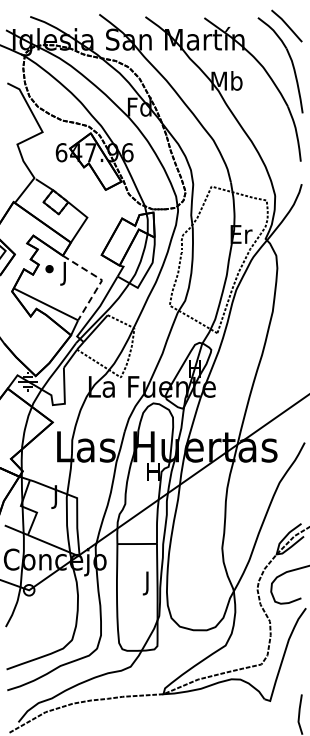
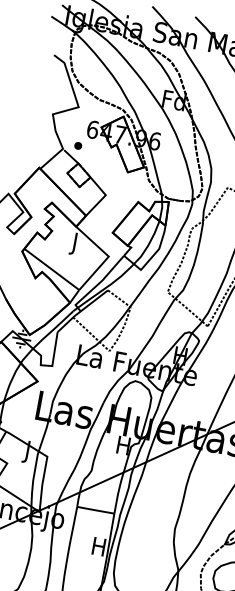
part: (49, 269) -> (78, 146), moved
line: (102, 280) -> (109, 256), dashed -> solid
text: (147, 583) -> (98, 549), J -> H

